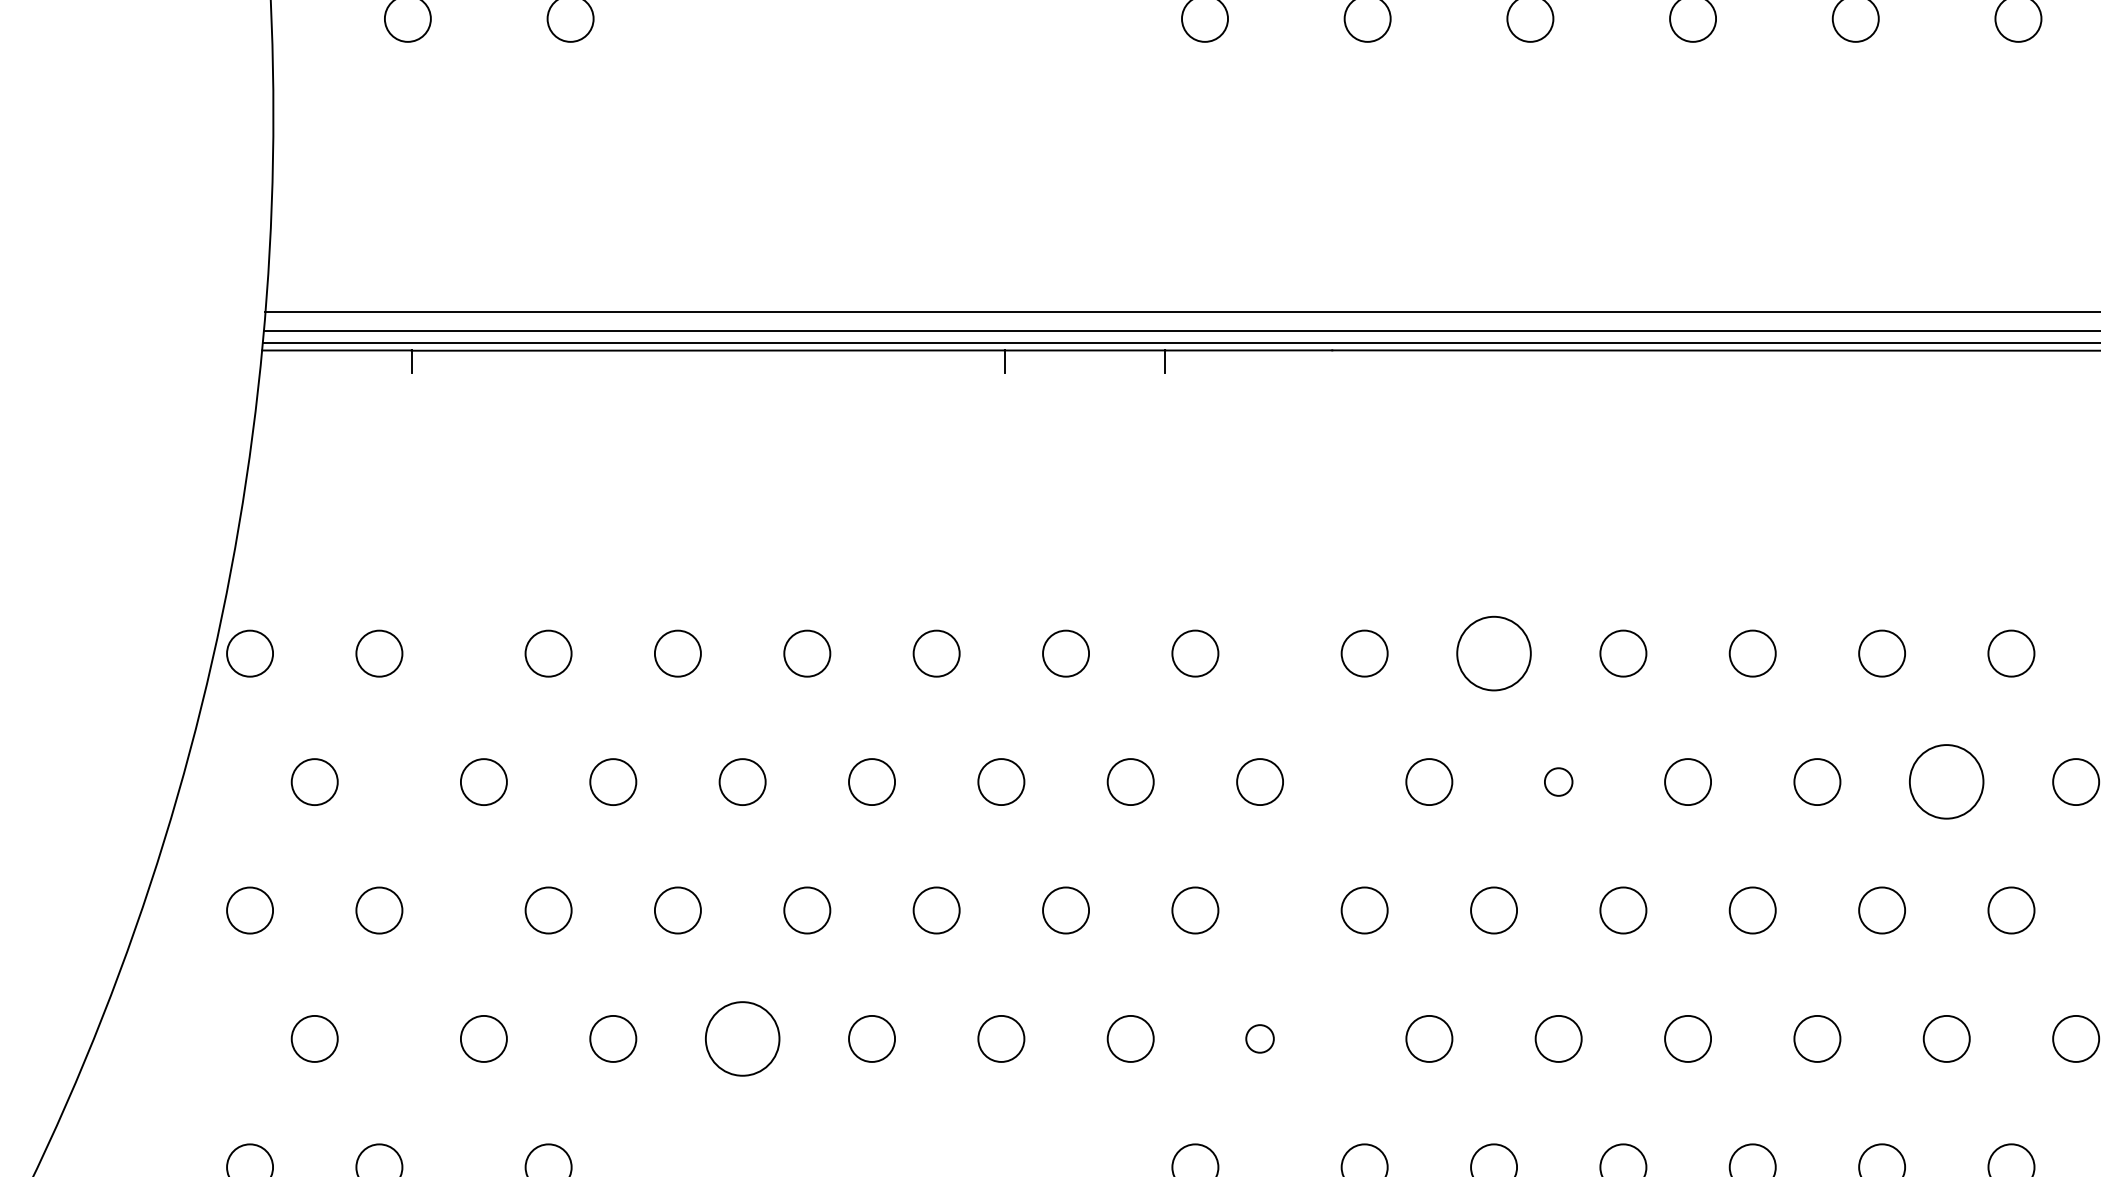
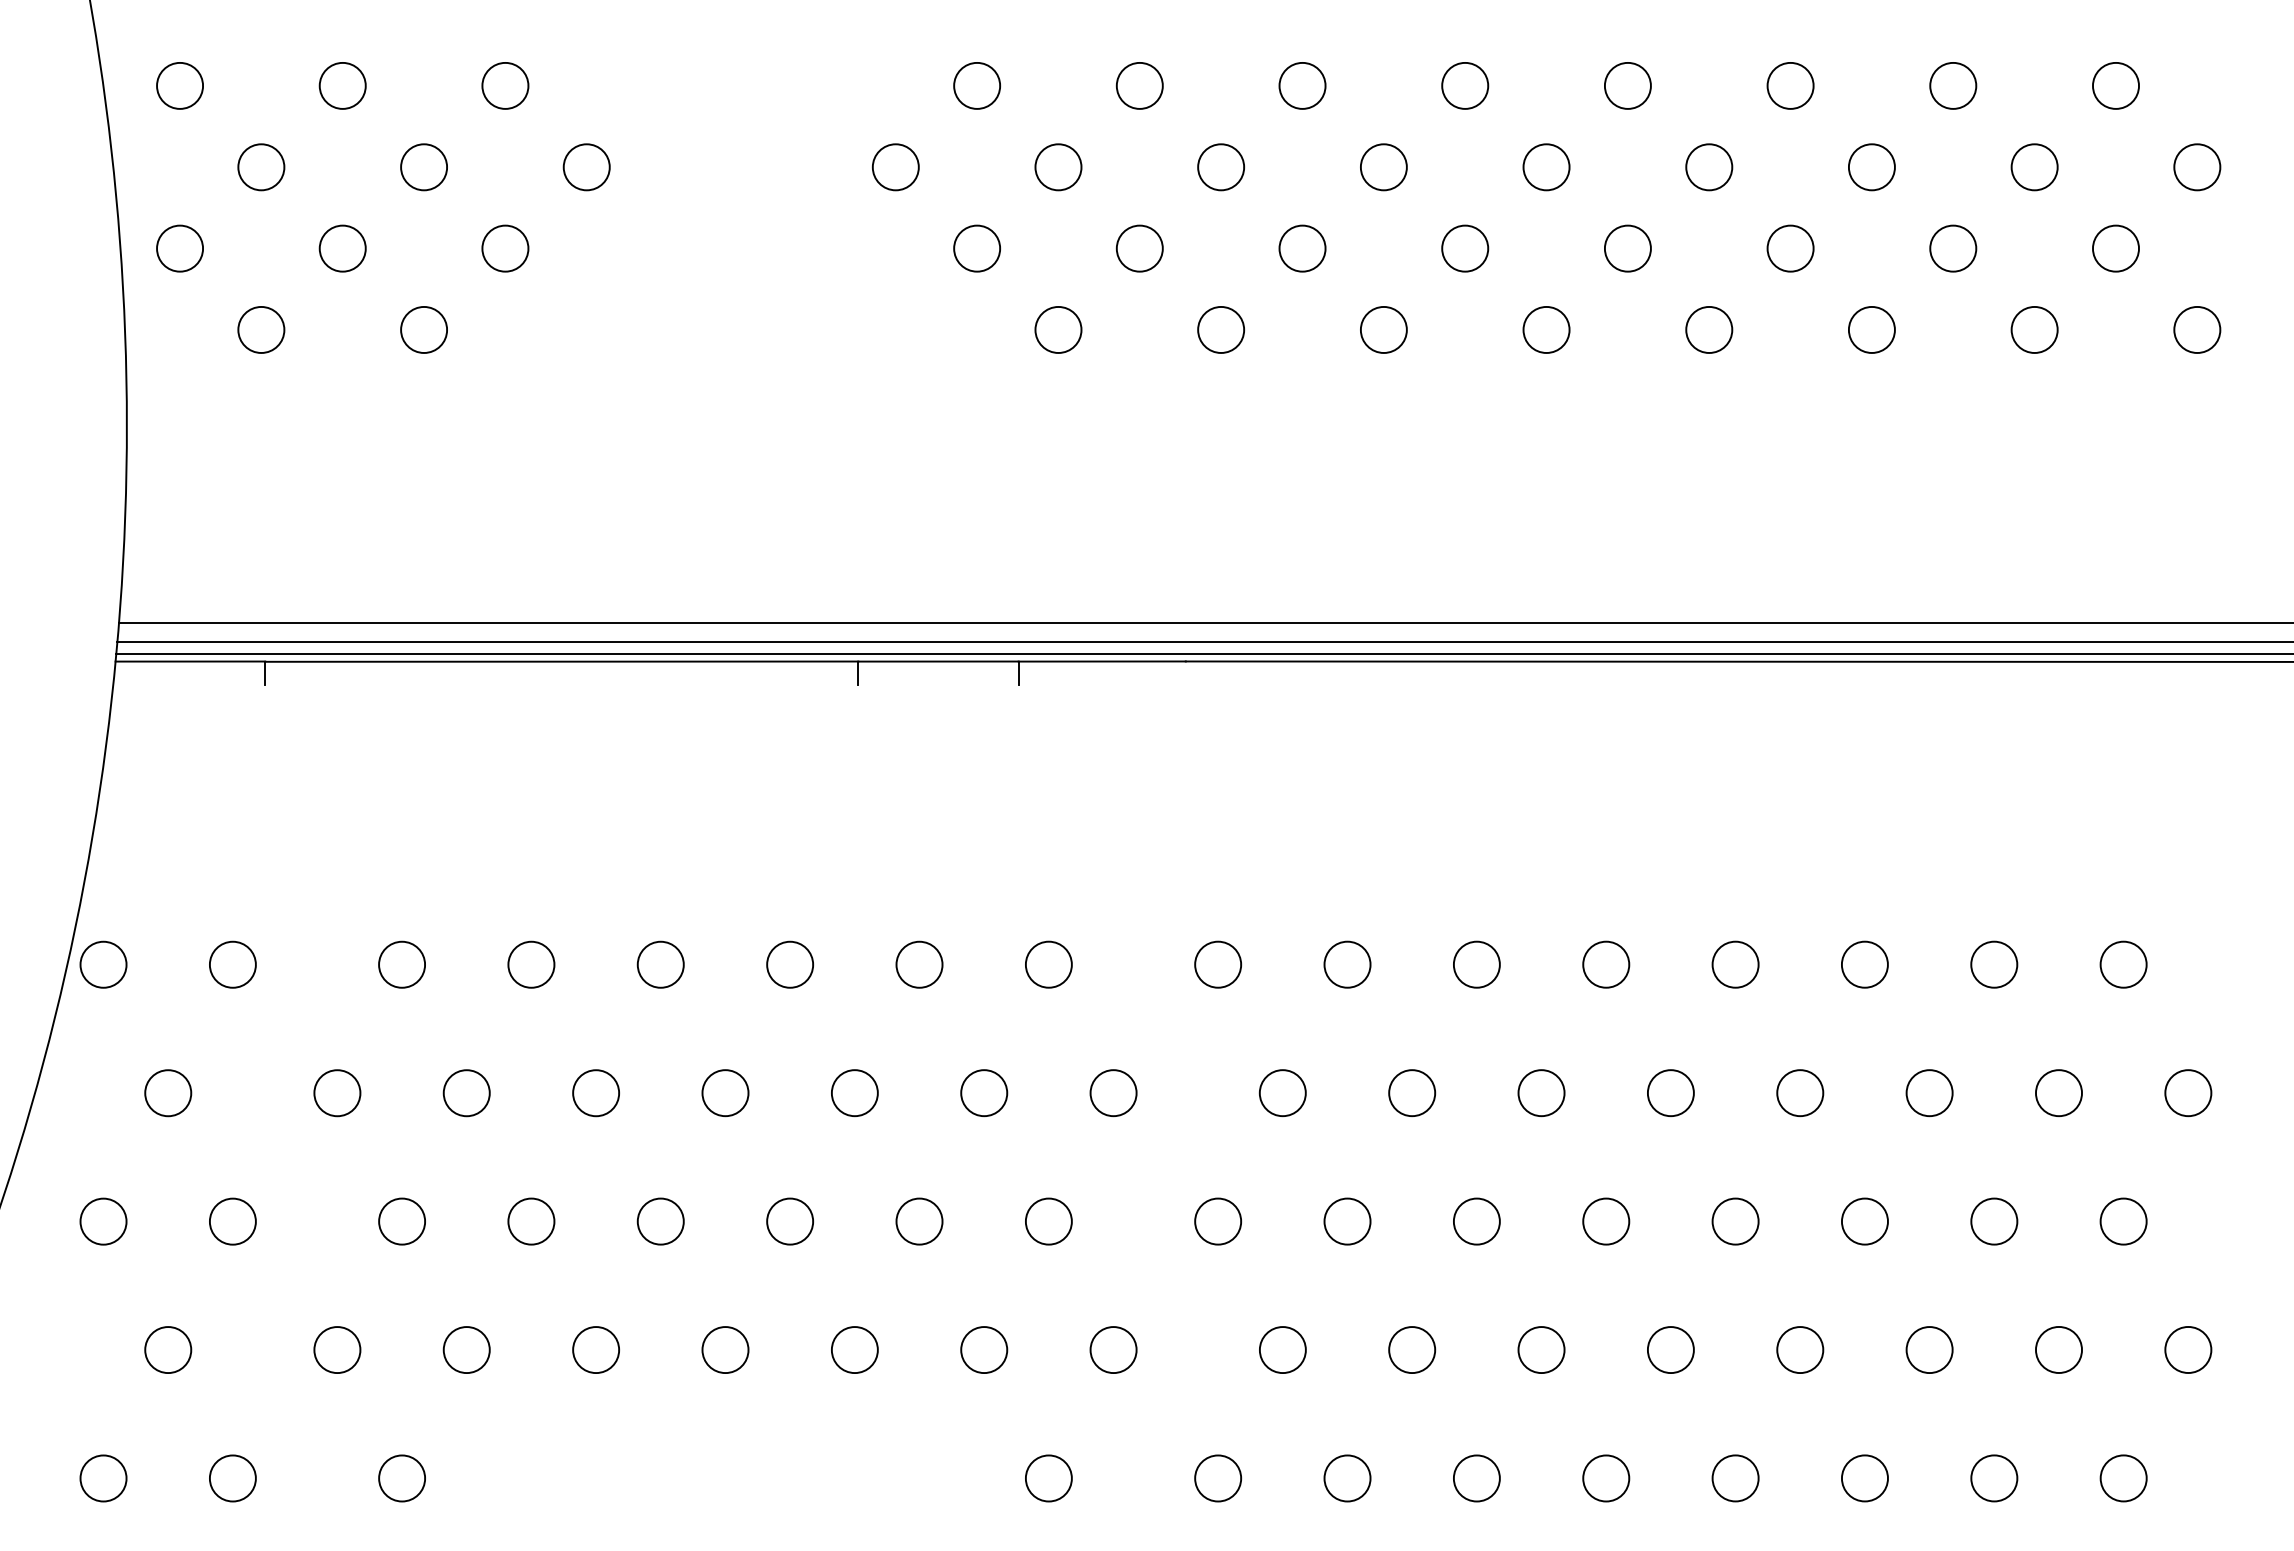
circle: (1494, 653) -> (1347, 964), size x0.62
circle: (1559, 782) -> (1412, 1093), size x1.67
circle: (1947, 782) -> (1800, 1093), size x0.62
circle: (1260, 1038) -> (1113, 1349), size x1.67
circle: (743, 1039) -> (596, 1350), size x0.62

